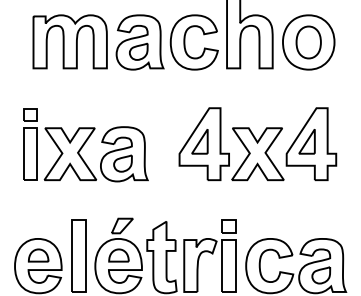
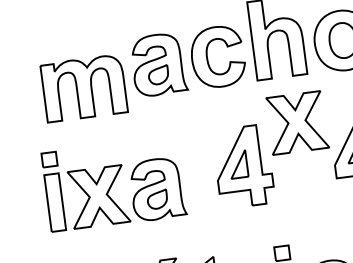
part: (69, 41) -> (83, 88), moved
part: (257, 154) -> (296, 123), moved

